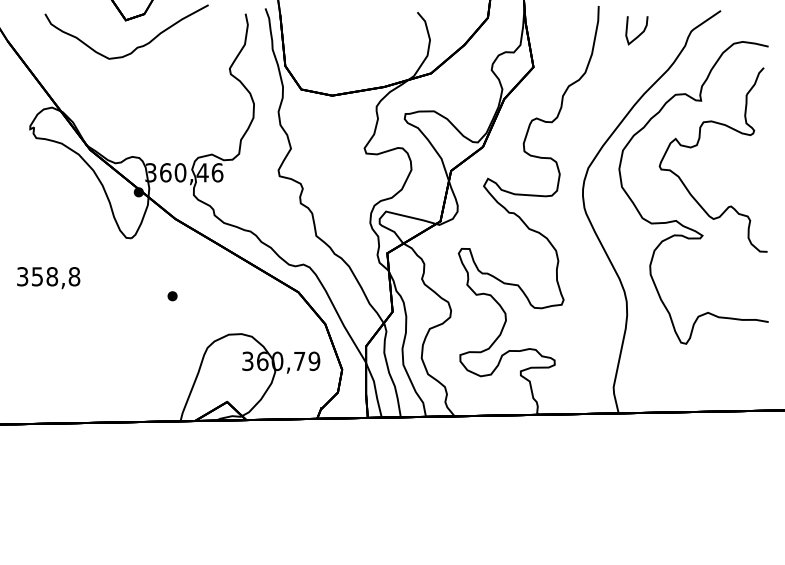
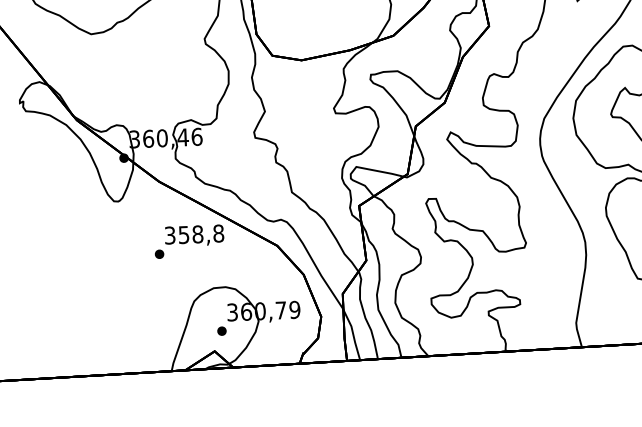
text: (48, 278) -> (194, 236), moved
part: (235, 380) -> (221, 330), added

